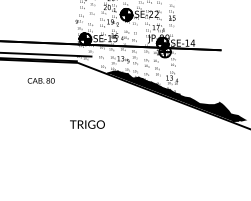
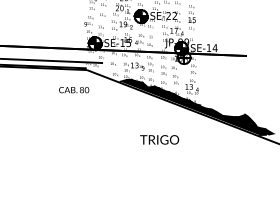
text: (41, 81) -> (74, 90), moved
text: (87, 124) -> (159, 139), moved

